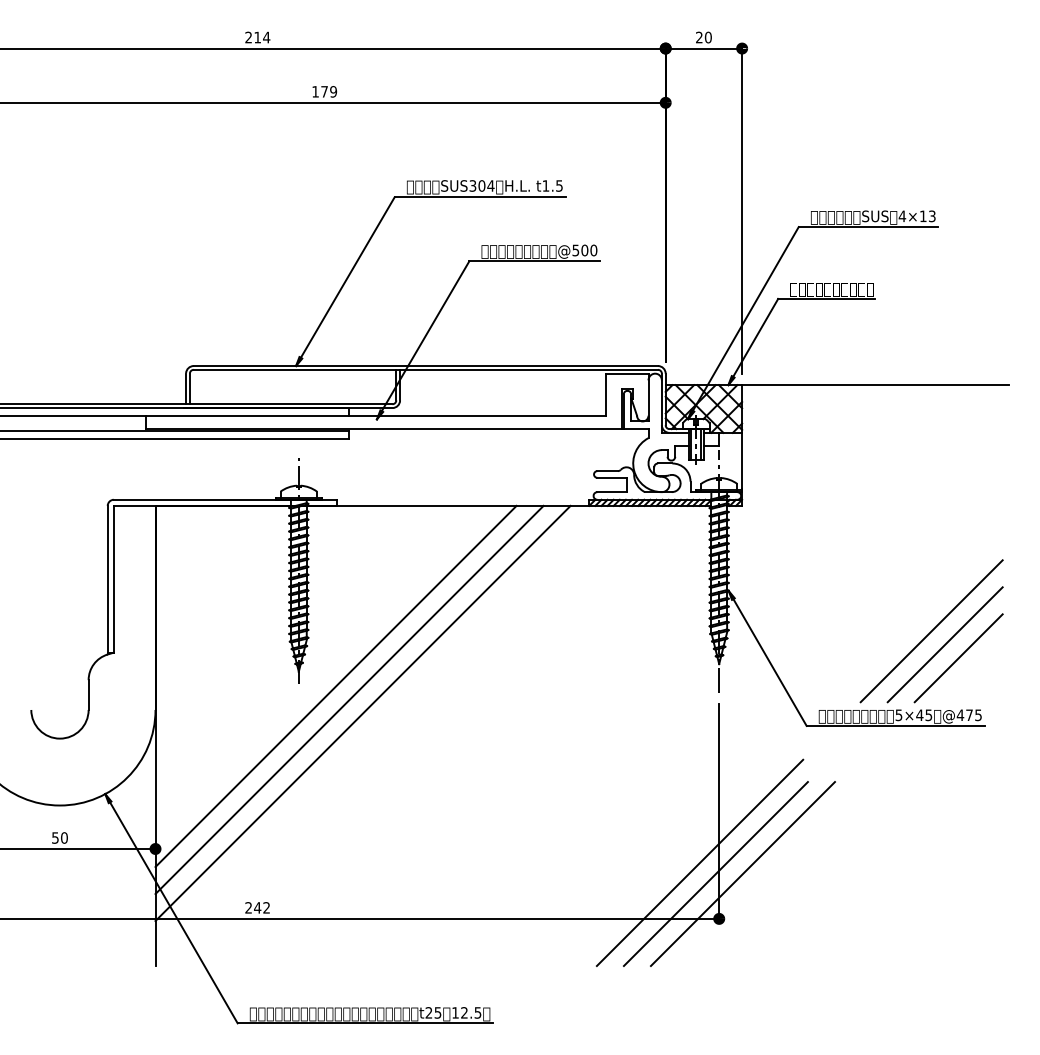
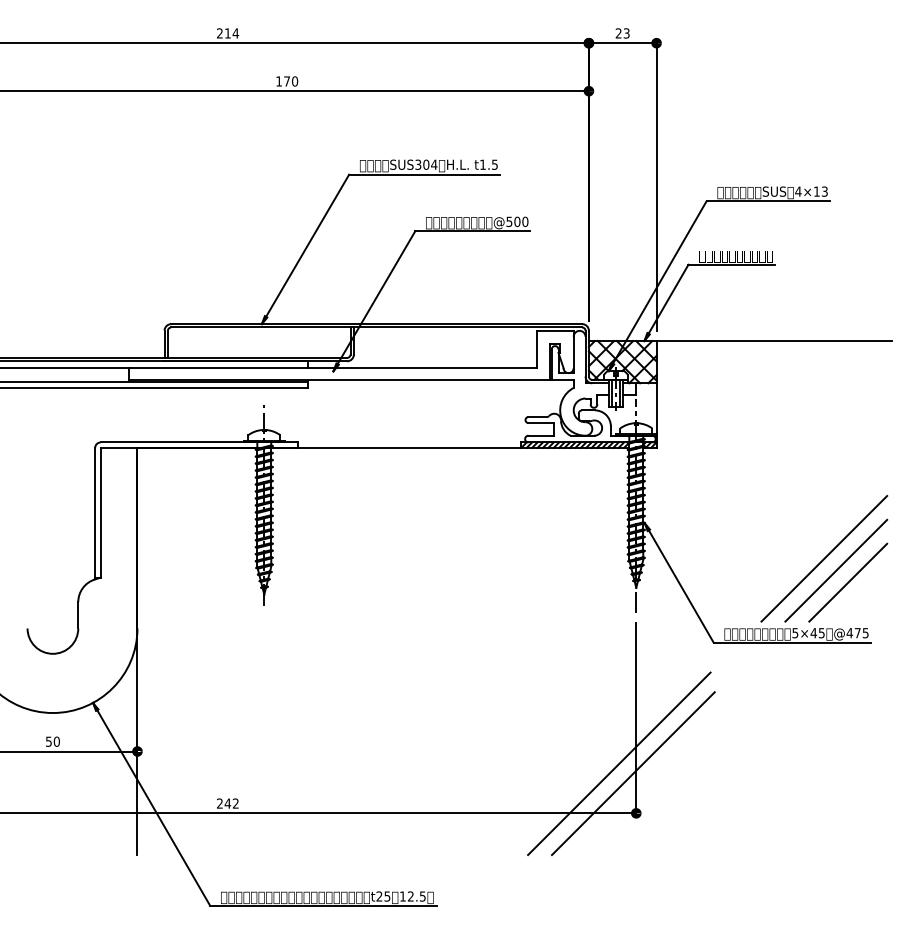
text: (707, 37) -> (625, 33), 20 -> 23
text: (333, 91) -> (294, 81), 179 -> 170
line: (335, 686) -> (296, 607), removed
line: (349, 699) -> (309, 619), removed
line: (362, 713) -> (320, 631), removed
line: (742, 874) -> (656, 774), removed

